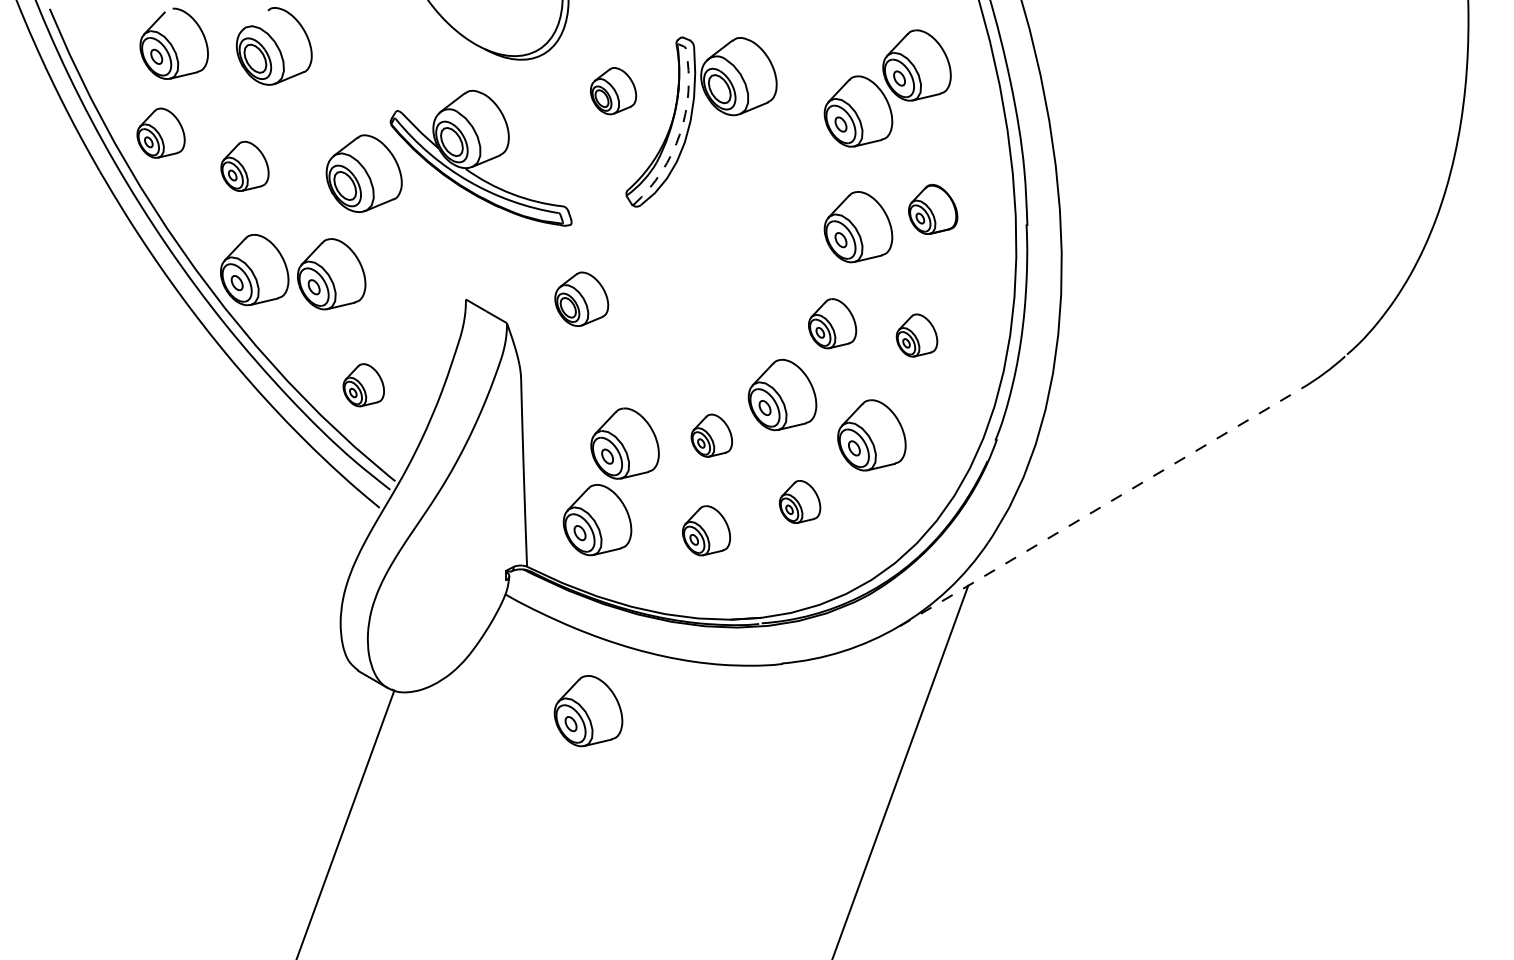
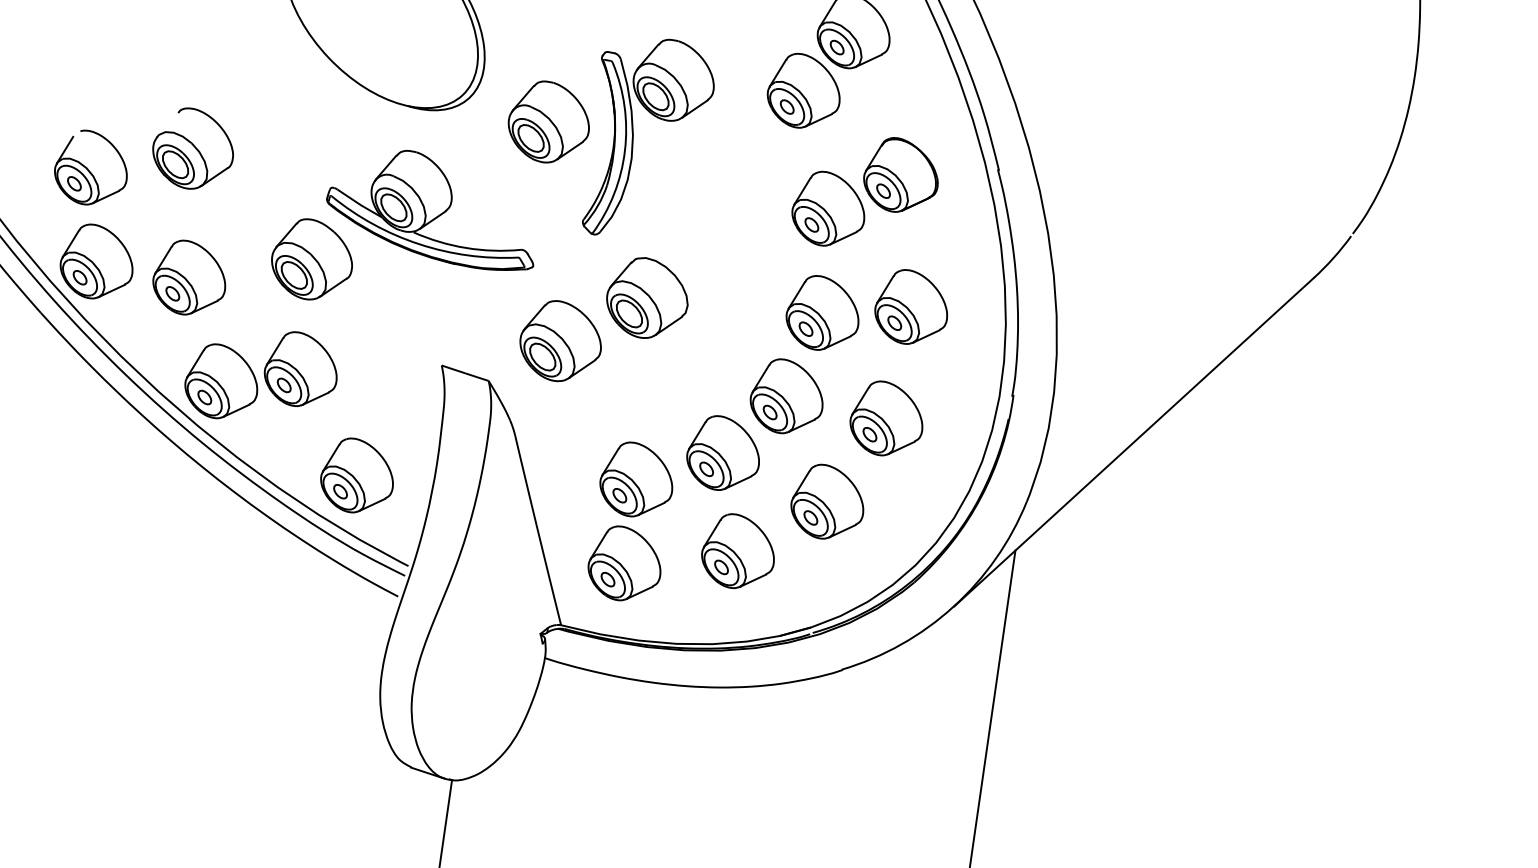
part: (613, 90) -> (547, 120), size x1.67
part: (160, 133) -> (94, 261), size x1.43
arc: (680, 133) -> (625, 150), dashed -> solid
part: (244, 166) -> (187, 277), size x1.43
part: (932, 209) -> (898, 174), size x1.43
part: (671, 275) -> (646, 297), added
part: (581, 299) -> (559, 340), size x1.43
part: (832, 323) -> (820, 311), size x1.43
part: (916, 335) -> (909, 306), size x1.67
part: (363, 385) -> (355, 475), size x1.67
part: (711, 435) -> (721, 451), size x1.67
part: (799, 501) -> (825, 500), size x1.67
line: (1100, 507) -> (1133, 442), dashed -> solid
part: (706, 530) -> (736, 550), size x1.43
part: (588, 711) -> (654, 759), removed

